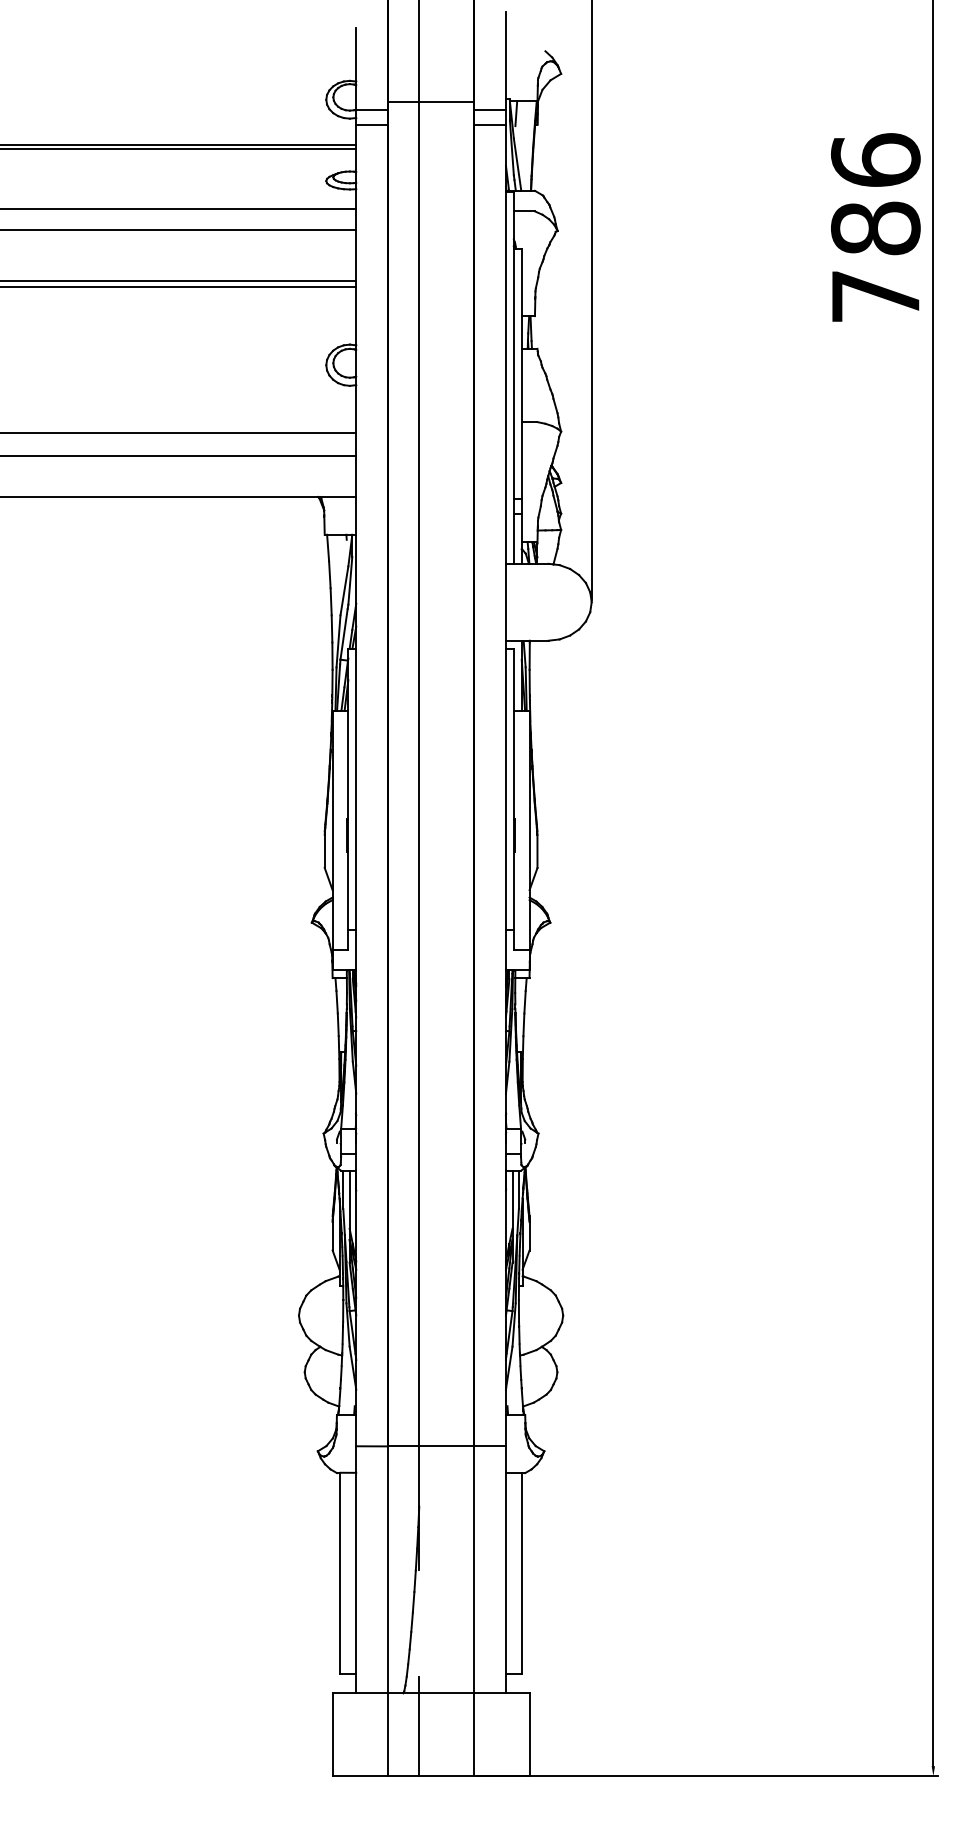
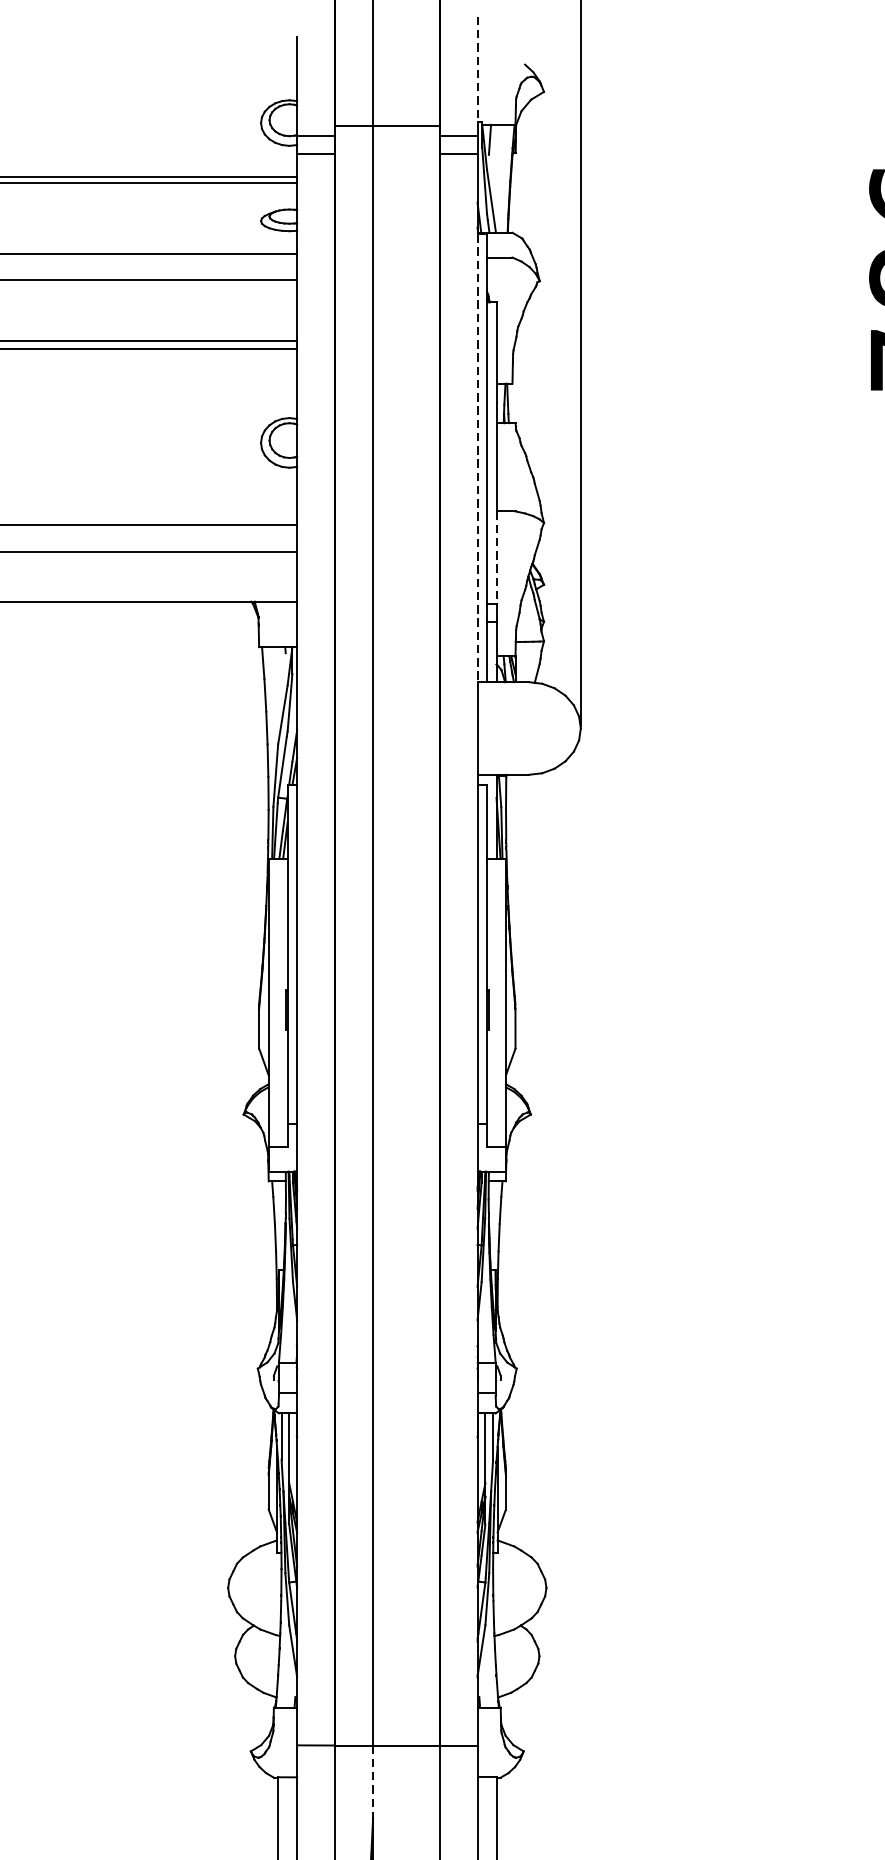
line: (505, 55) -> (476, 69), solid -> dashed
line: (505, 377) -> (476, 457), solid -> dashed
line: (521, 461) -> (496, 558), solid -> dashed
line: (419, 1477) -> (373, 1782), solid -> dashed

